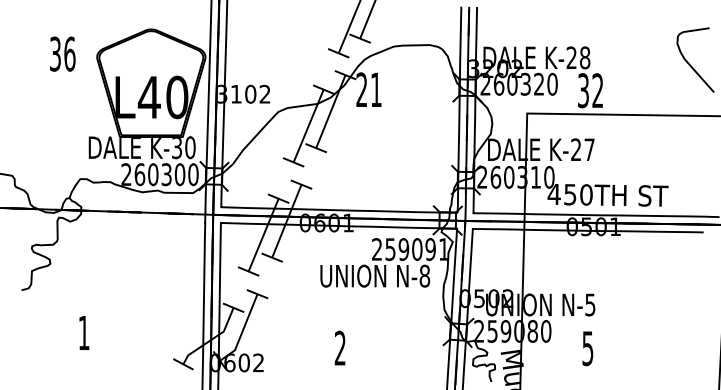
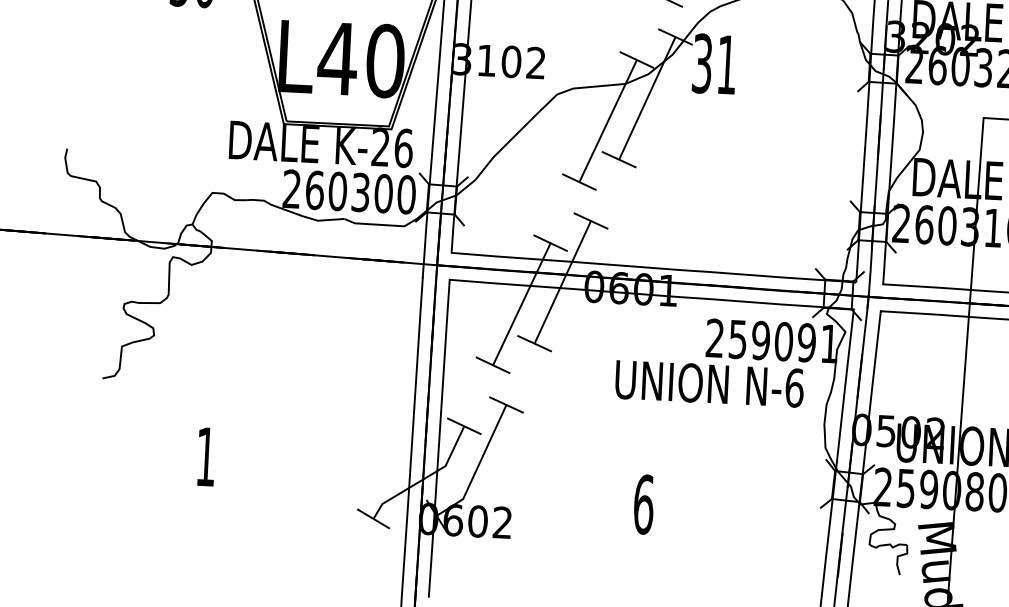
text: (361, 89) -> (701, 62), 21 -> 31
text: (183, 147) -> (391, 147), K-30 -> K-26
text: (424, 275) -> (794, 386), N-8 -> N-6
text: (340, 347) -> (644, 503), 2 -> 6

